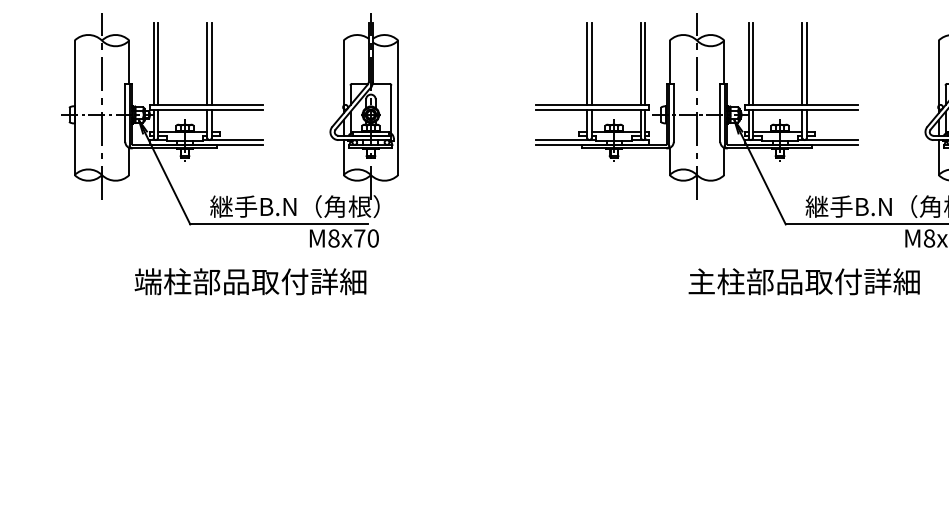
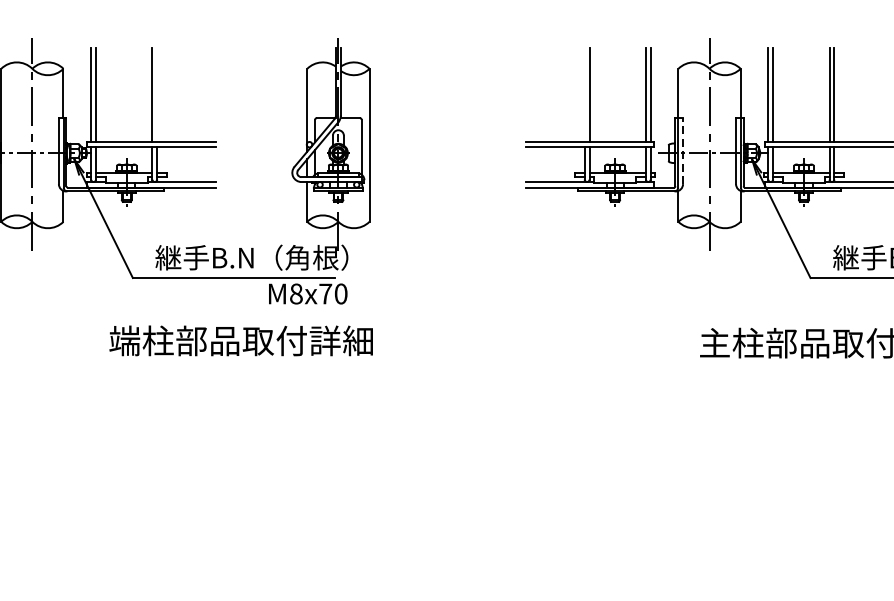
line: (211, 63) -> (156, 94), removed
line: (587, 63) -> (584, 94), removed
line: (673, 112) -> (682, 150), solid -> dashed
text: (250, 281) -> (241, 340), moved

